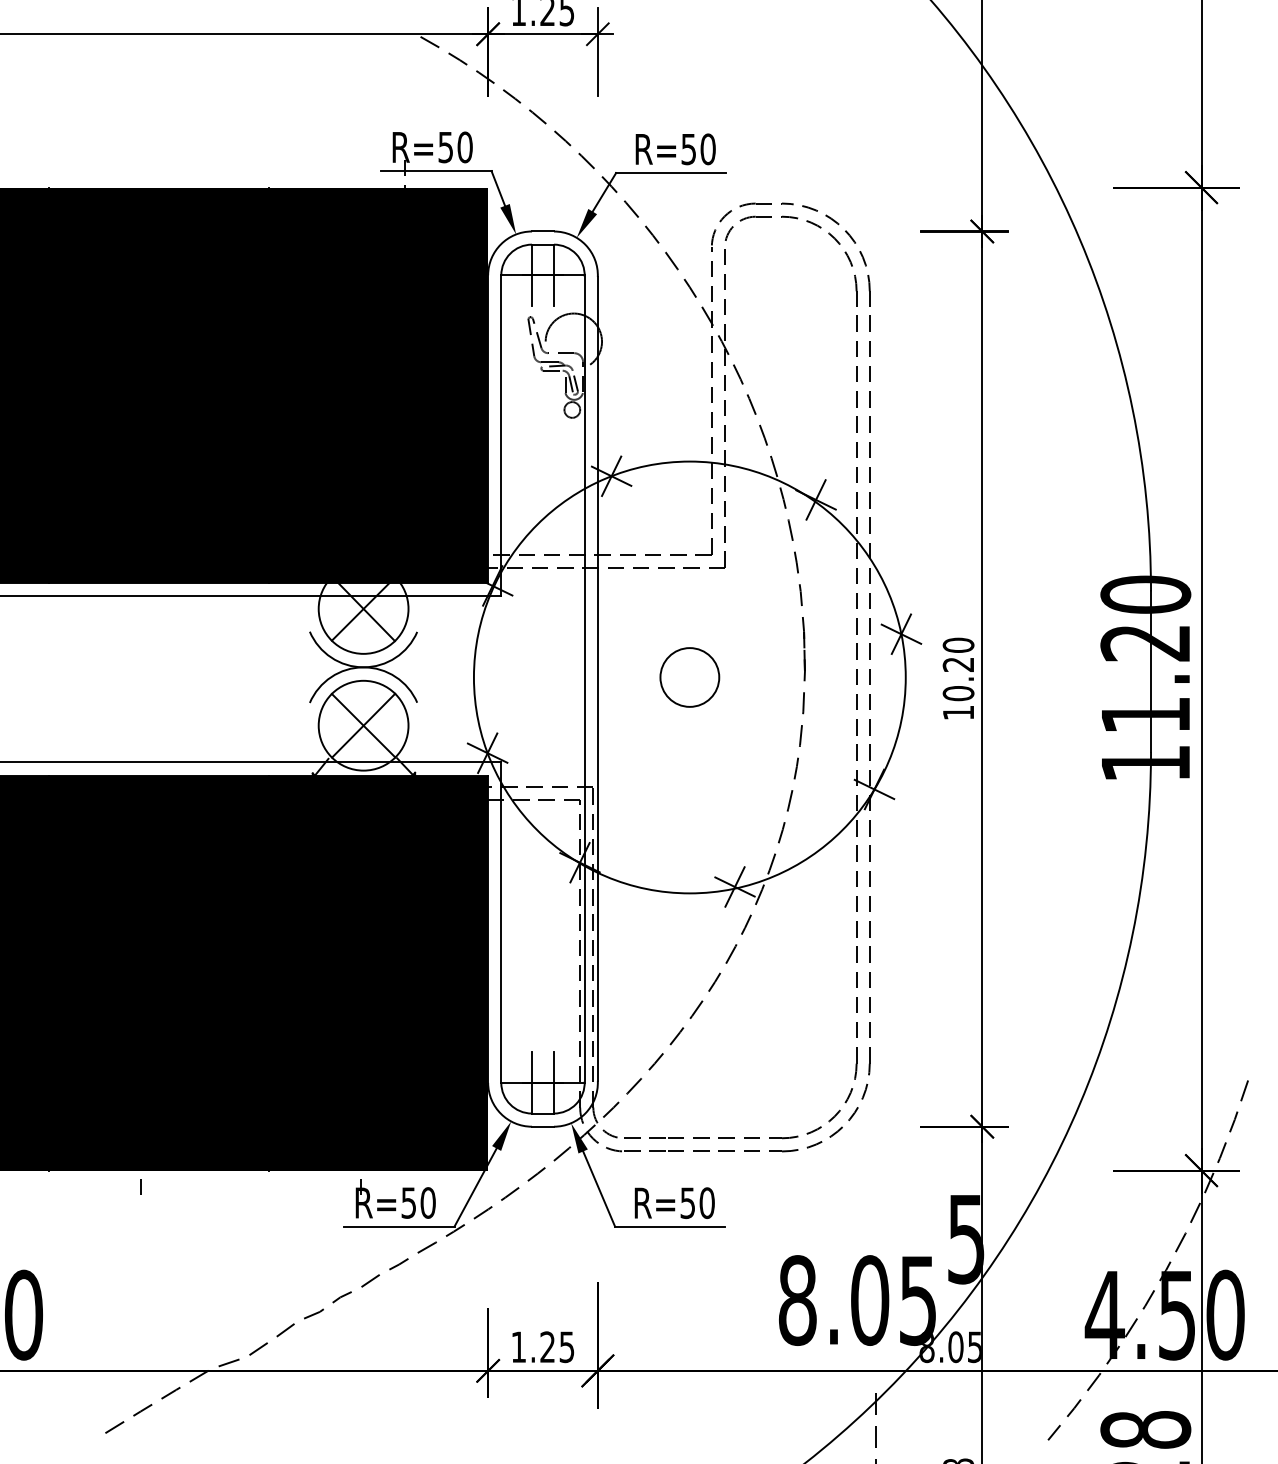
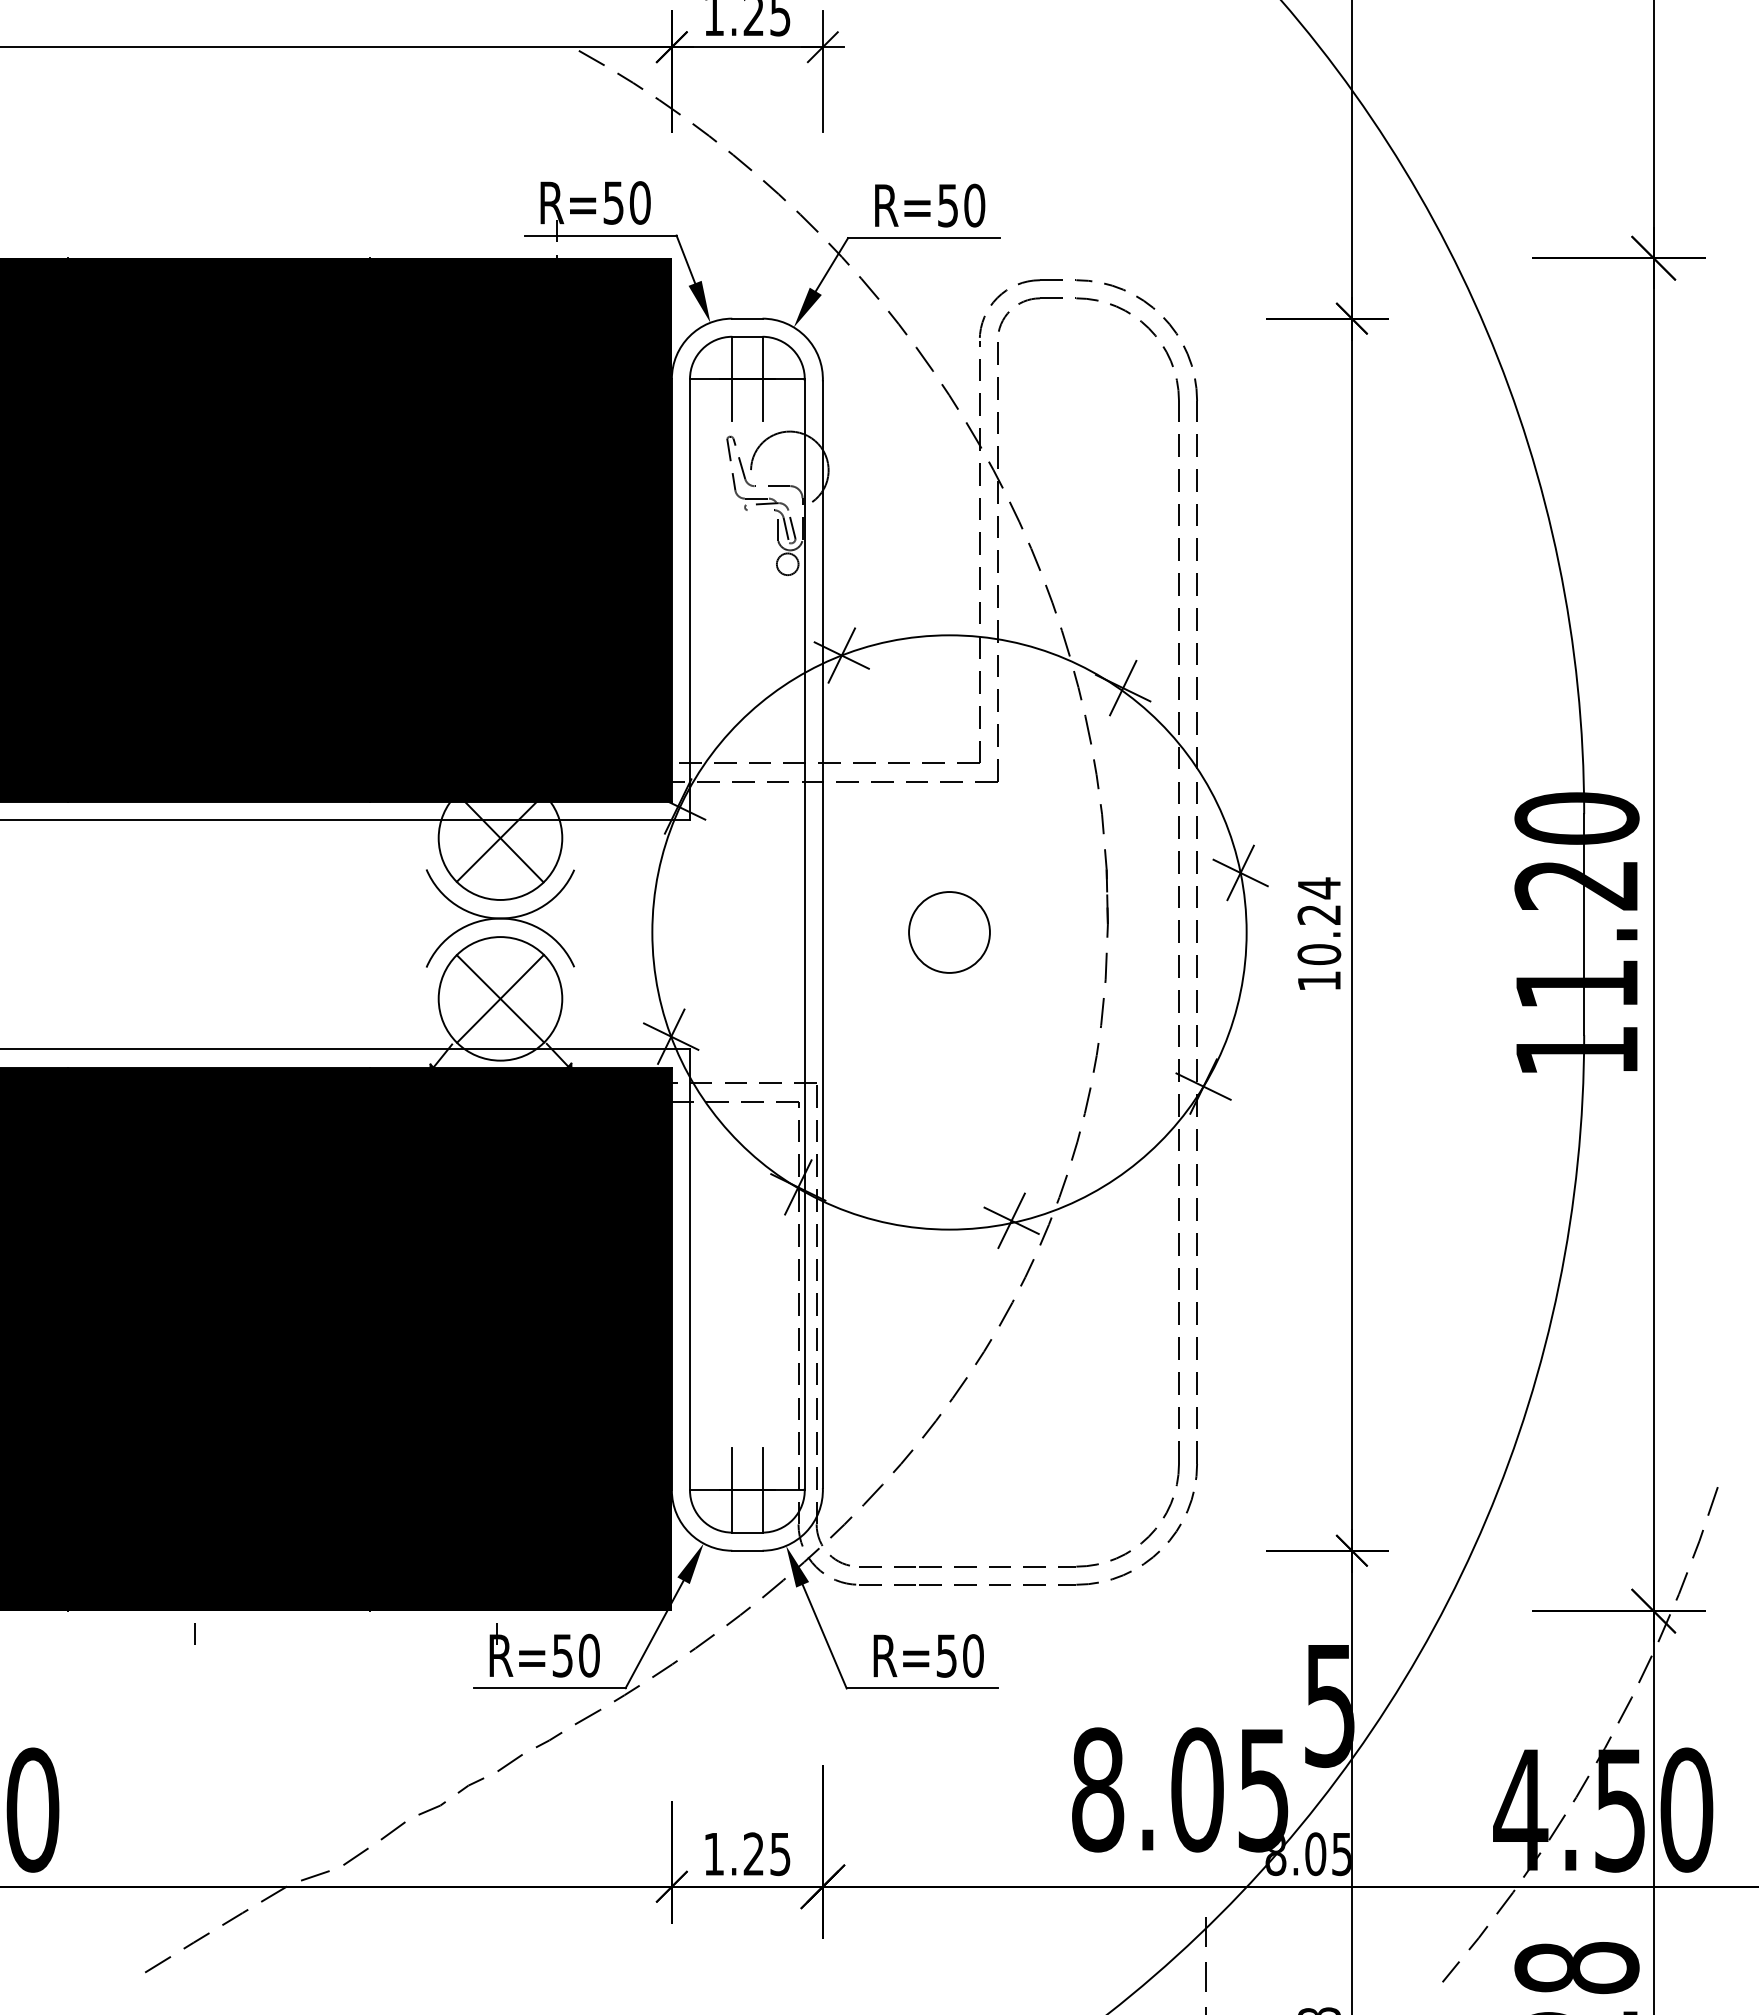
line: (552, 370) -> (760, 510), removed
text: (958, 645) -> (1319, 888), 10.20 -> 10.24

